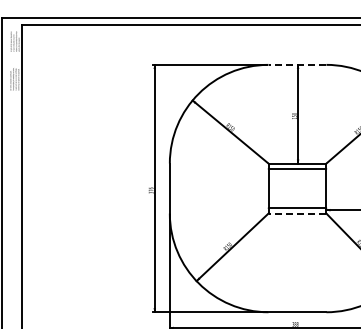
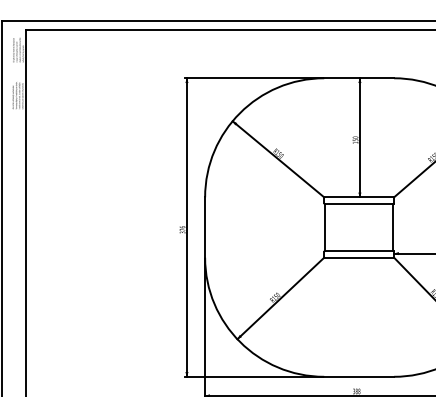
line: (297, 64) -> (359, 77), dashed -> solid
line: (297, 213) -> (359, 257), dashed -> solid

